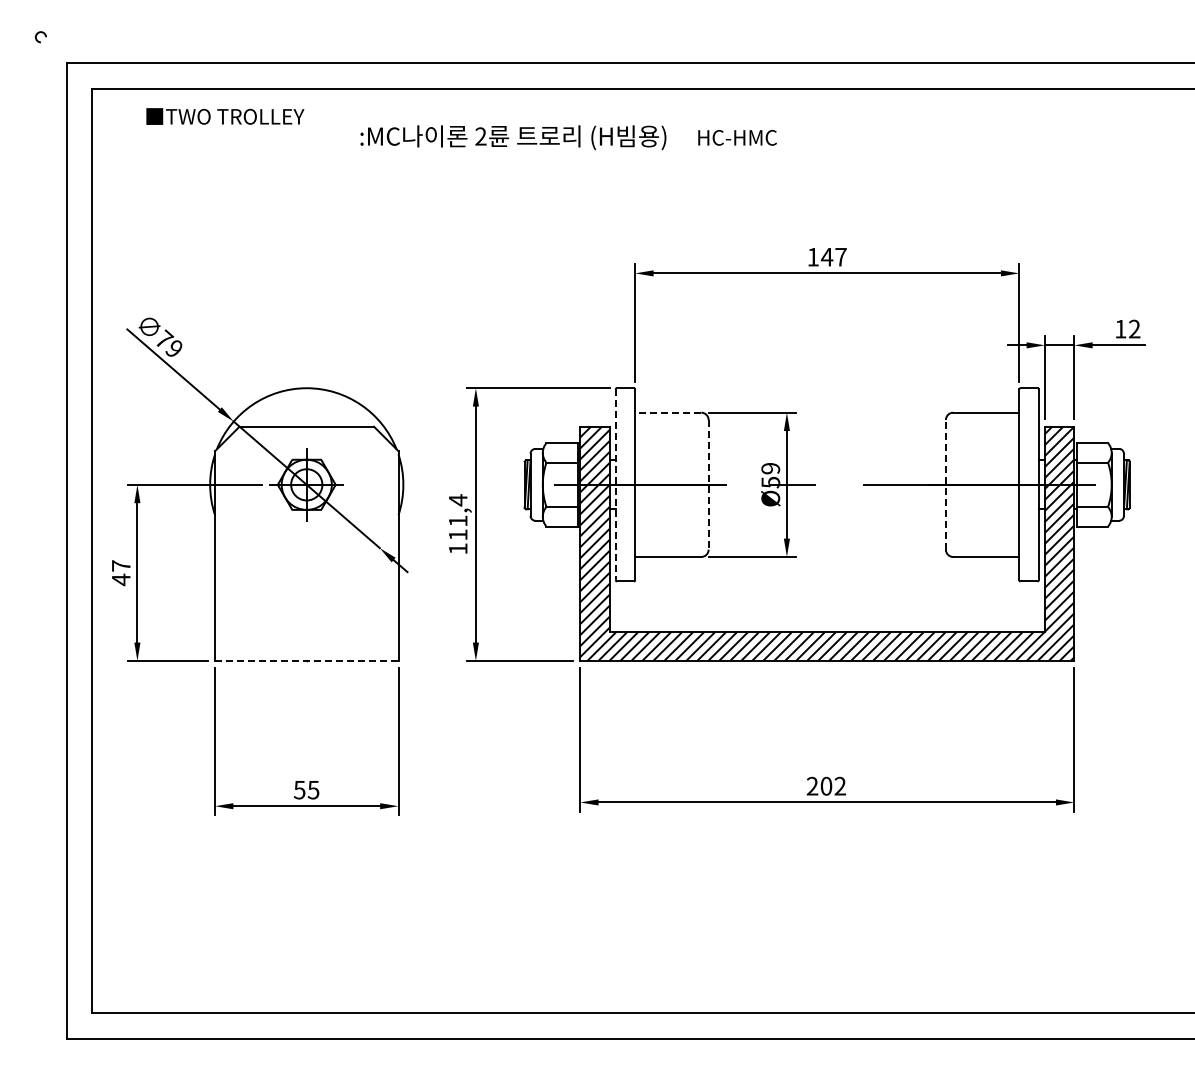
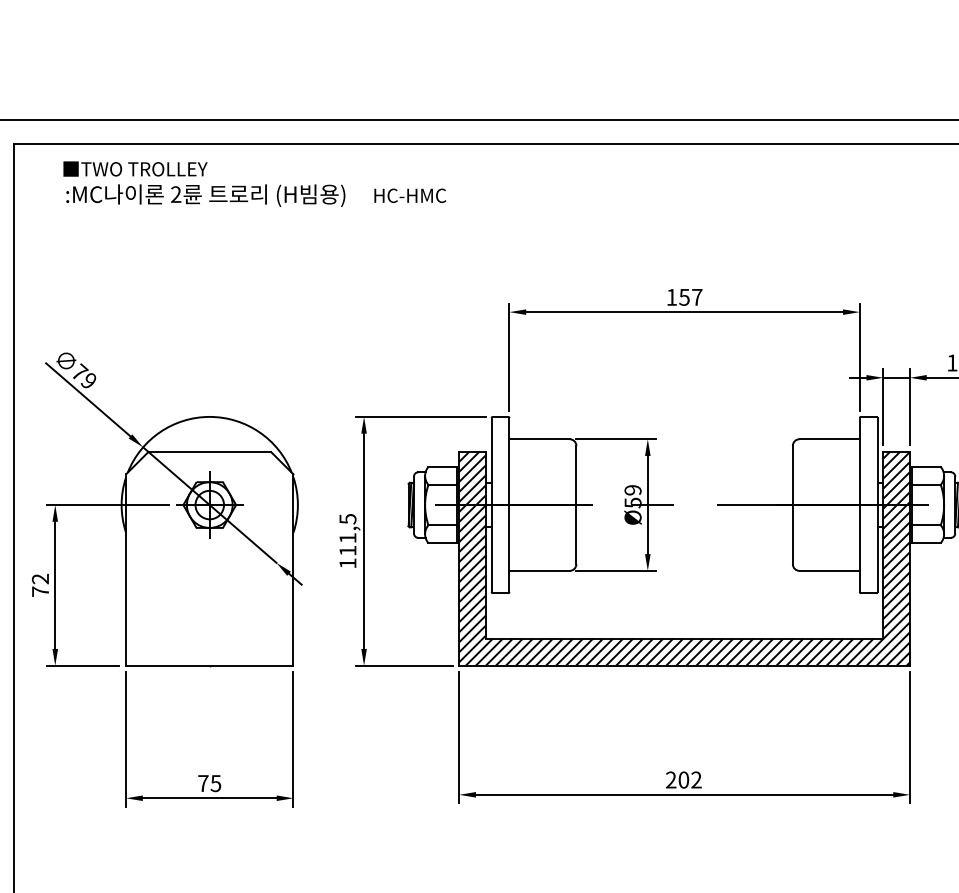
text: (568, 137) -> (256, 195), moved
text: (826, 257) -> (683, 297), 147 -> 157
line: (667, 412) -> (538, 439), dashed -> solid
line: (708, 484) -> (576, 504), dashed -> solid
line: (945, 484) -> (792, 504), dashed -> solid
line: (615, 485) -> (491, 505), dashed -> solid
text: (458, 500) -> (348, 519), 111,4 -> 111,5
text: (120, 573) -> (39, 585), 47 -> 72
line: (306, 660) -> (209, 665), dashed -> solid
text: (299, 790) -> (203, 783), 55 -> 75

